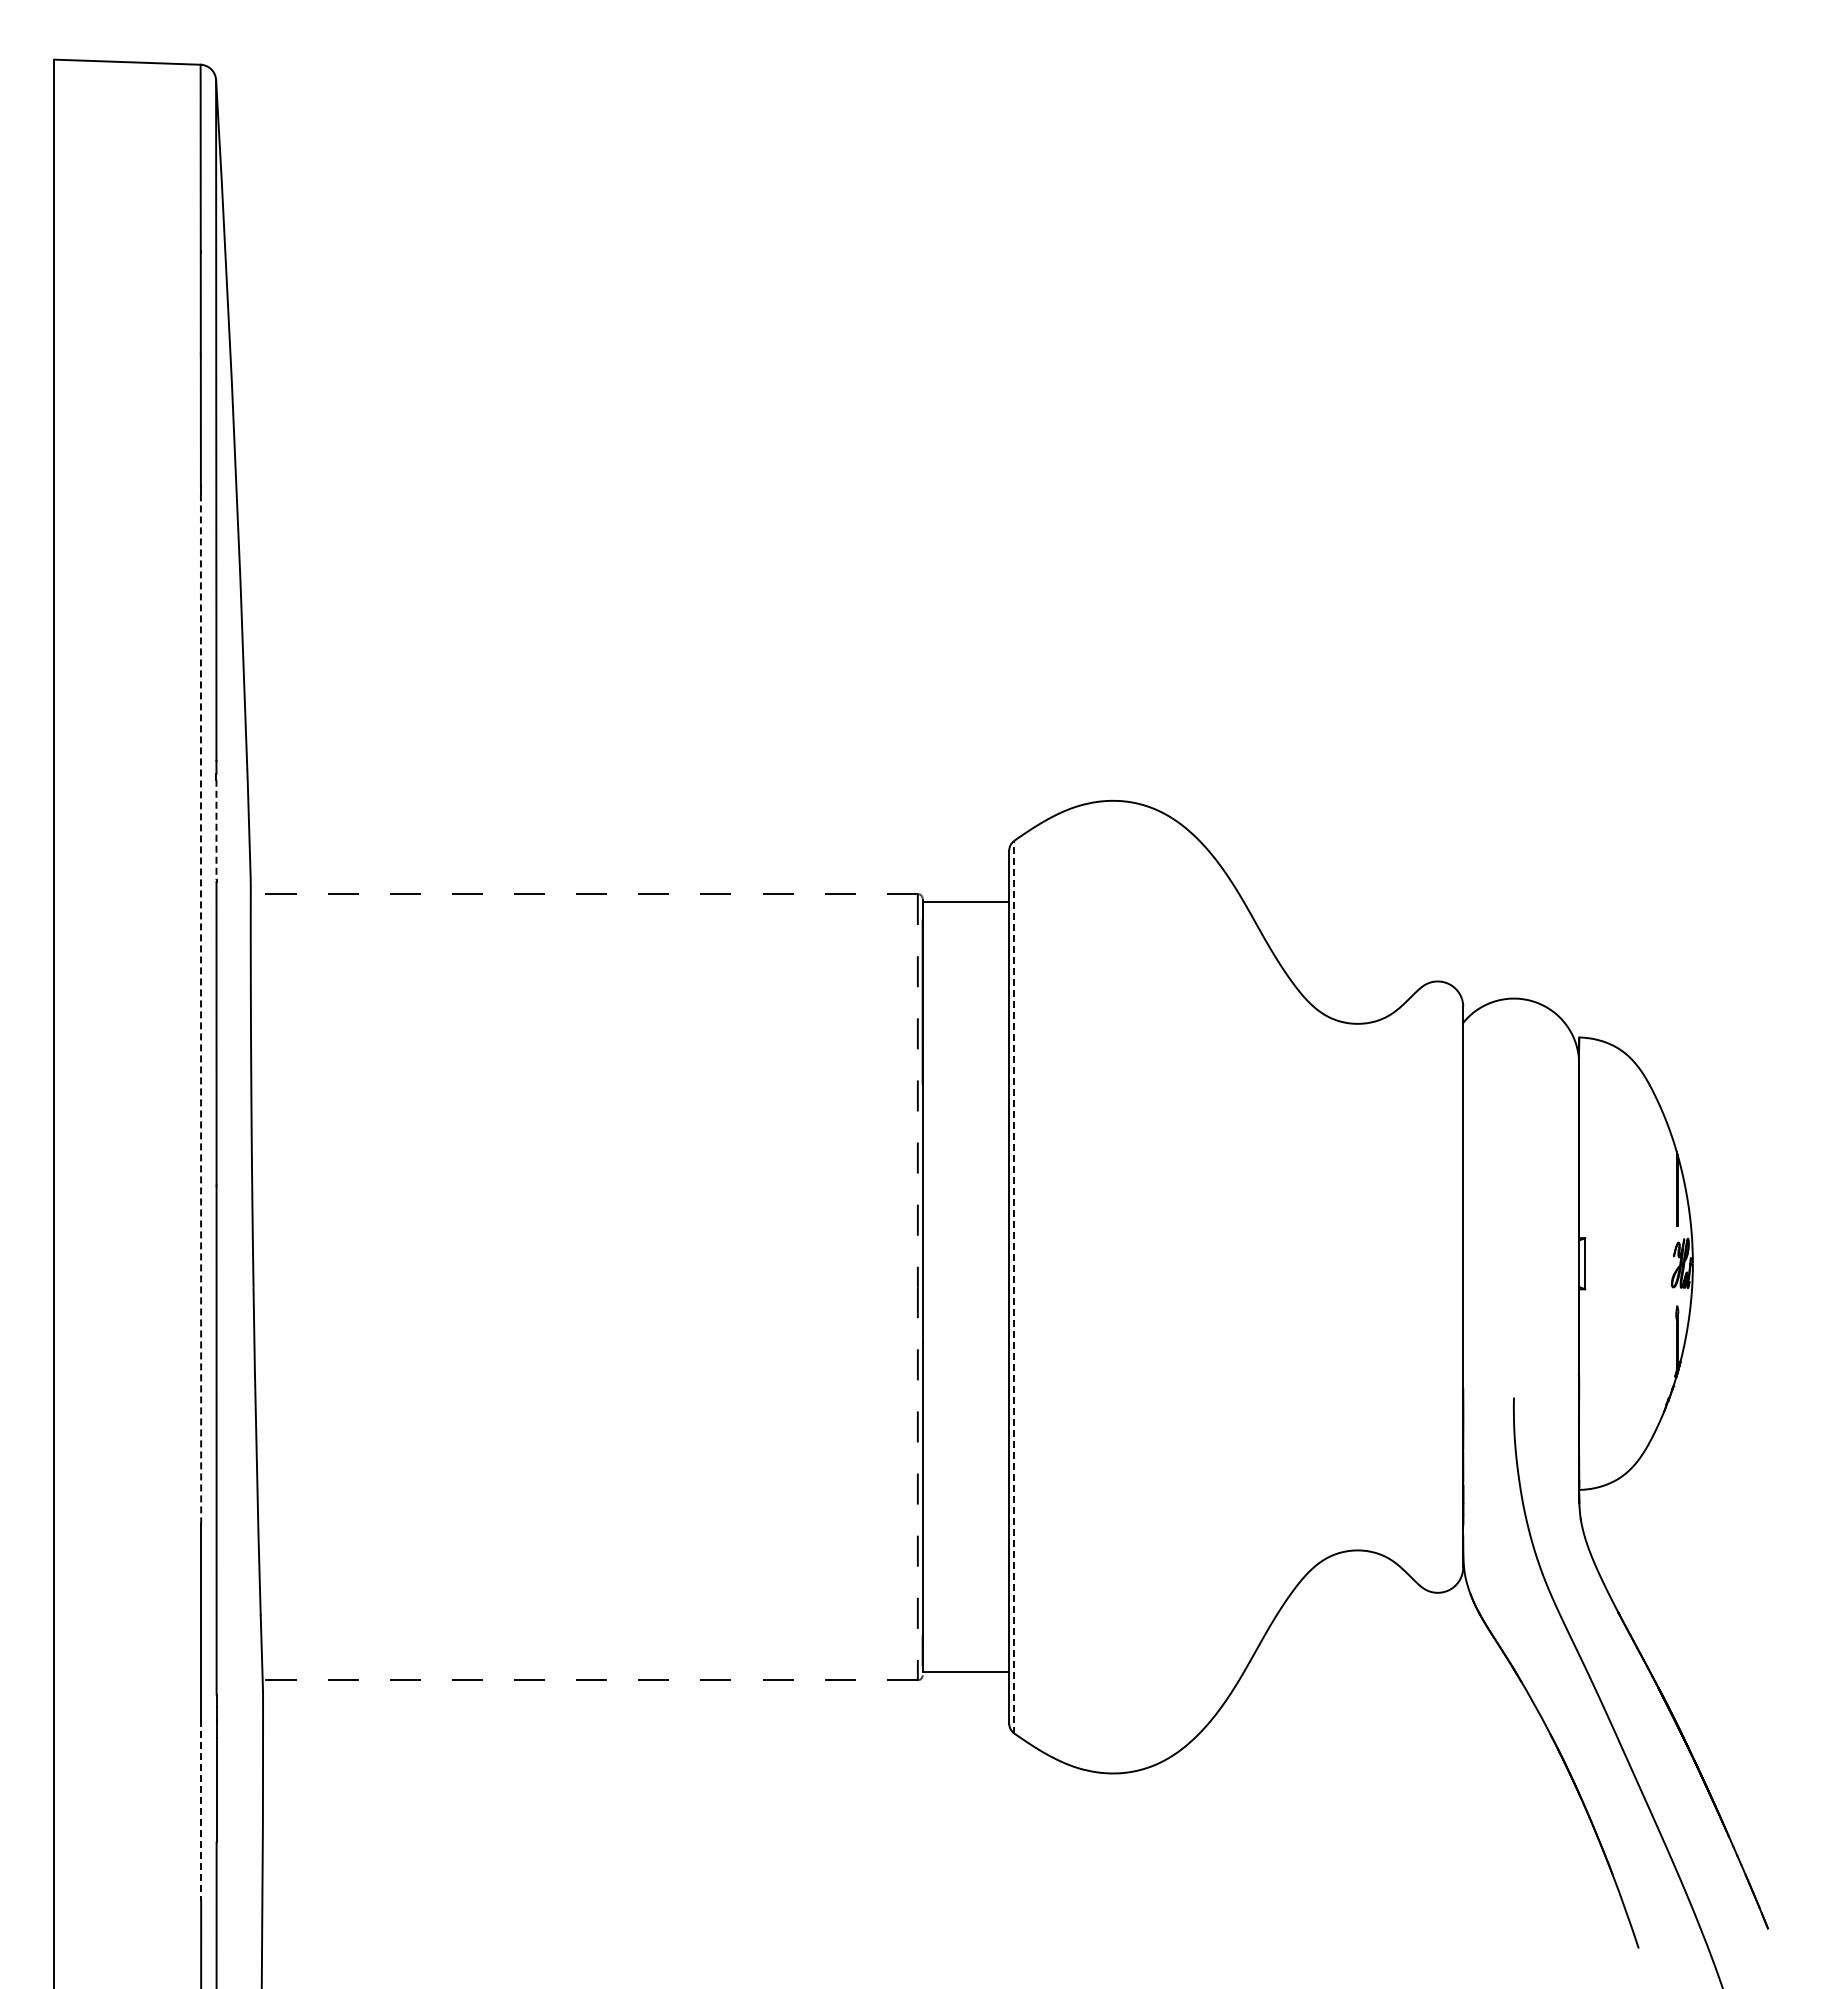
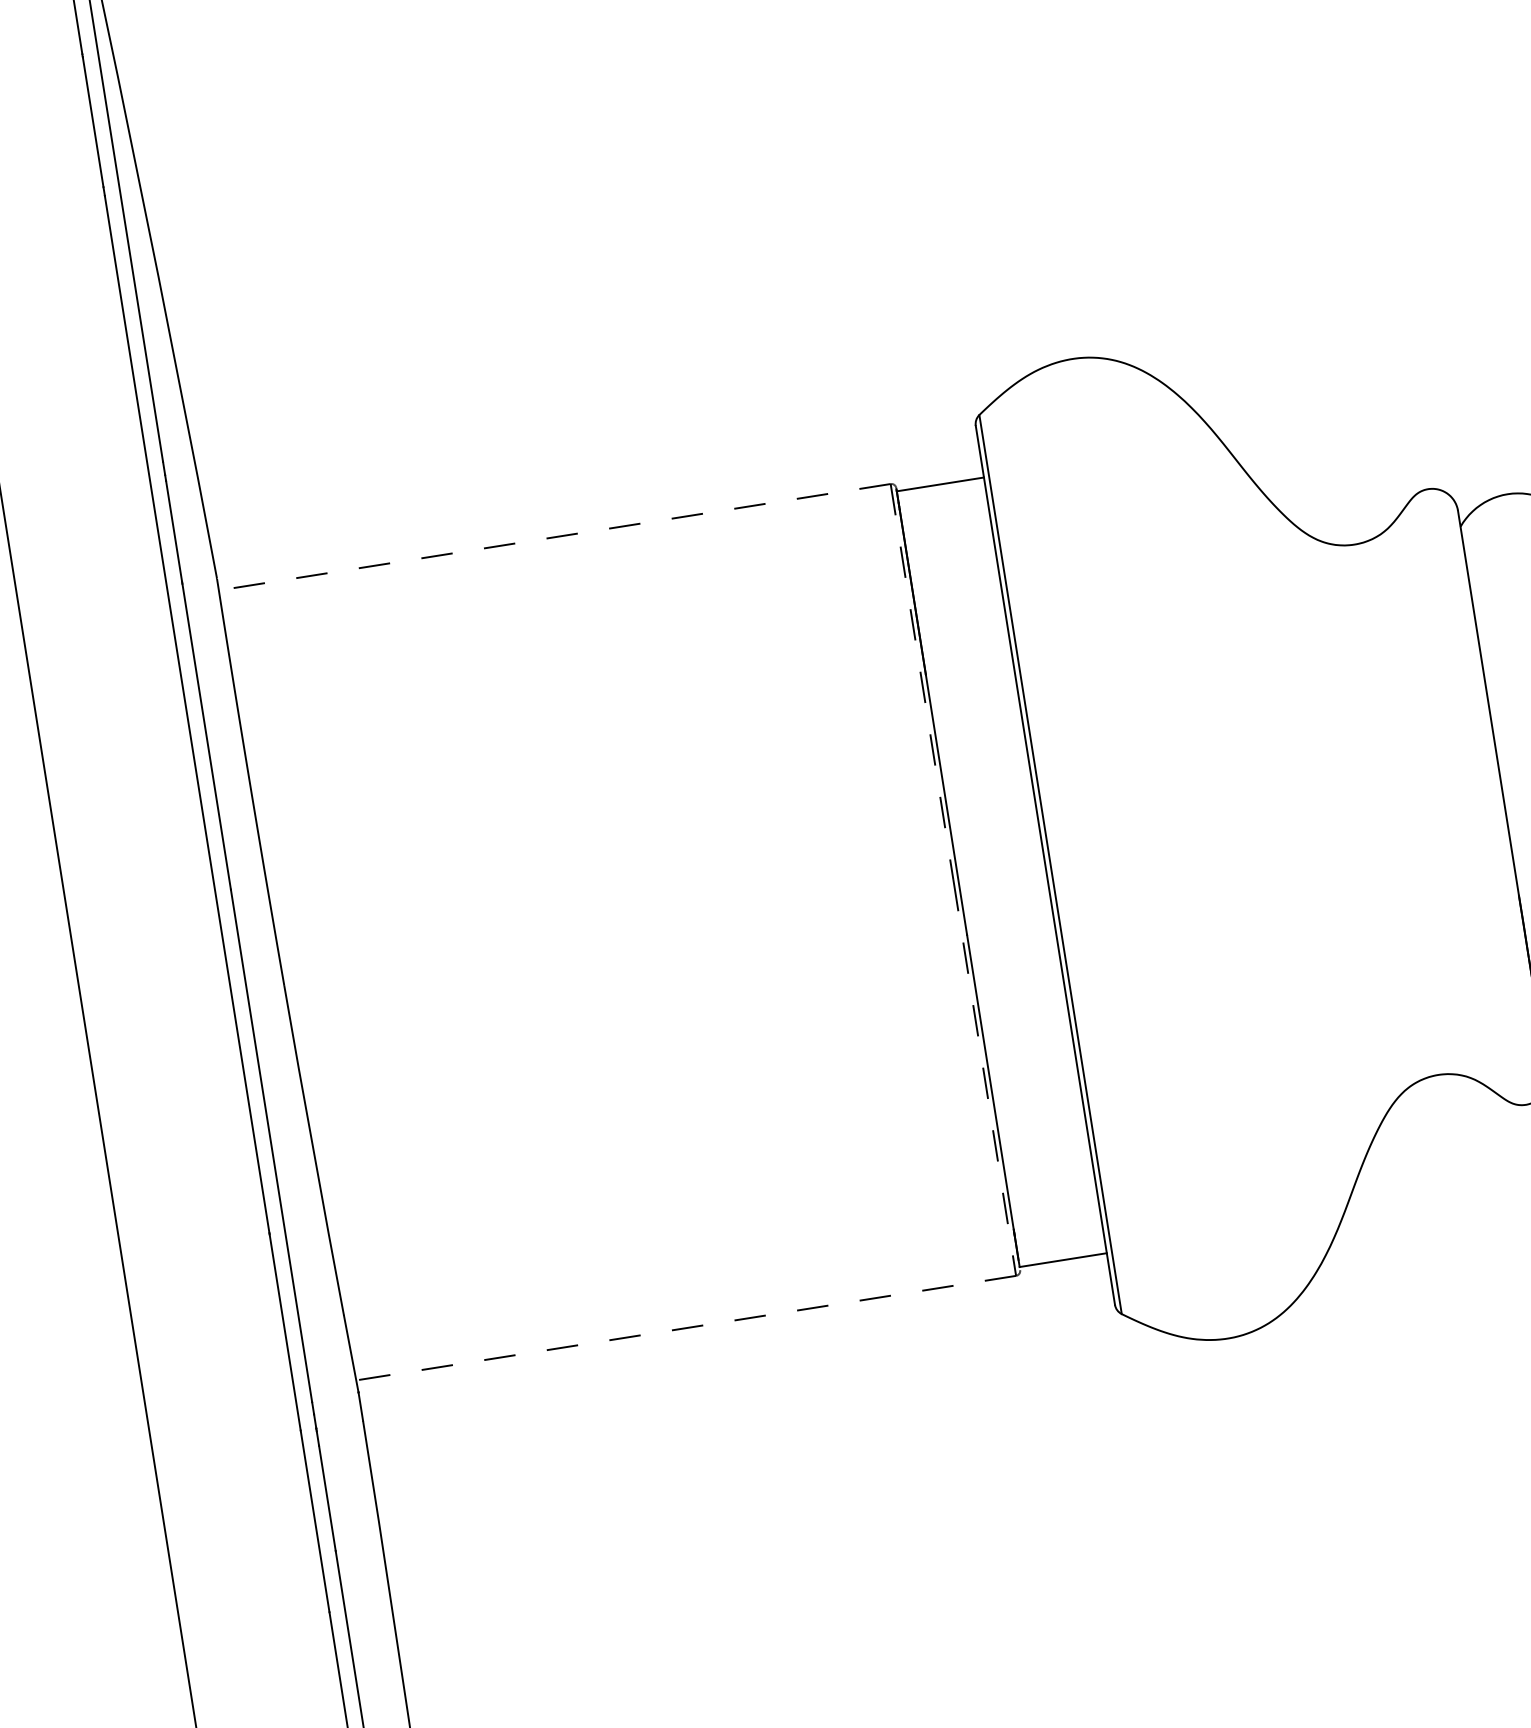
line: (216, 830) -> (174, 531), dashed -> solid
line: (201, 1009) -> (187, 714), dashed -> solid
line: (1014, 1286) -> (1050, 863), dashed -> solid
line: (201, 1811) -> (315, 1522), dashed -> solid

